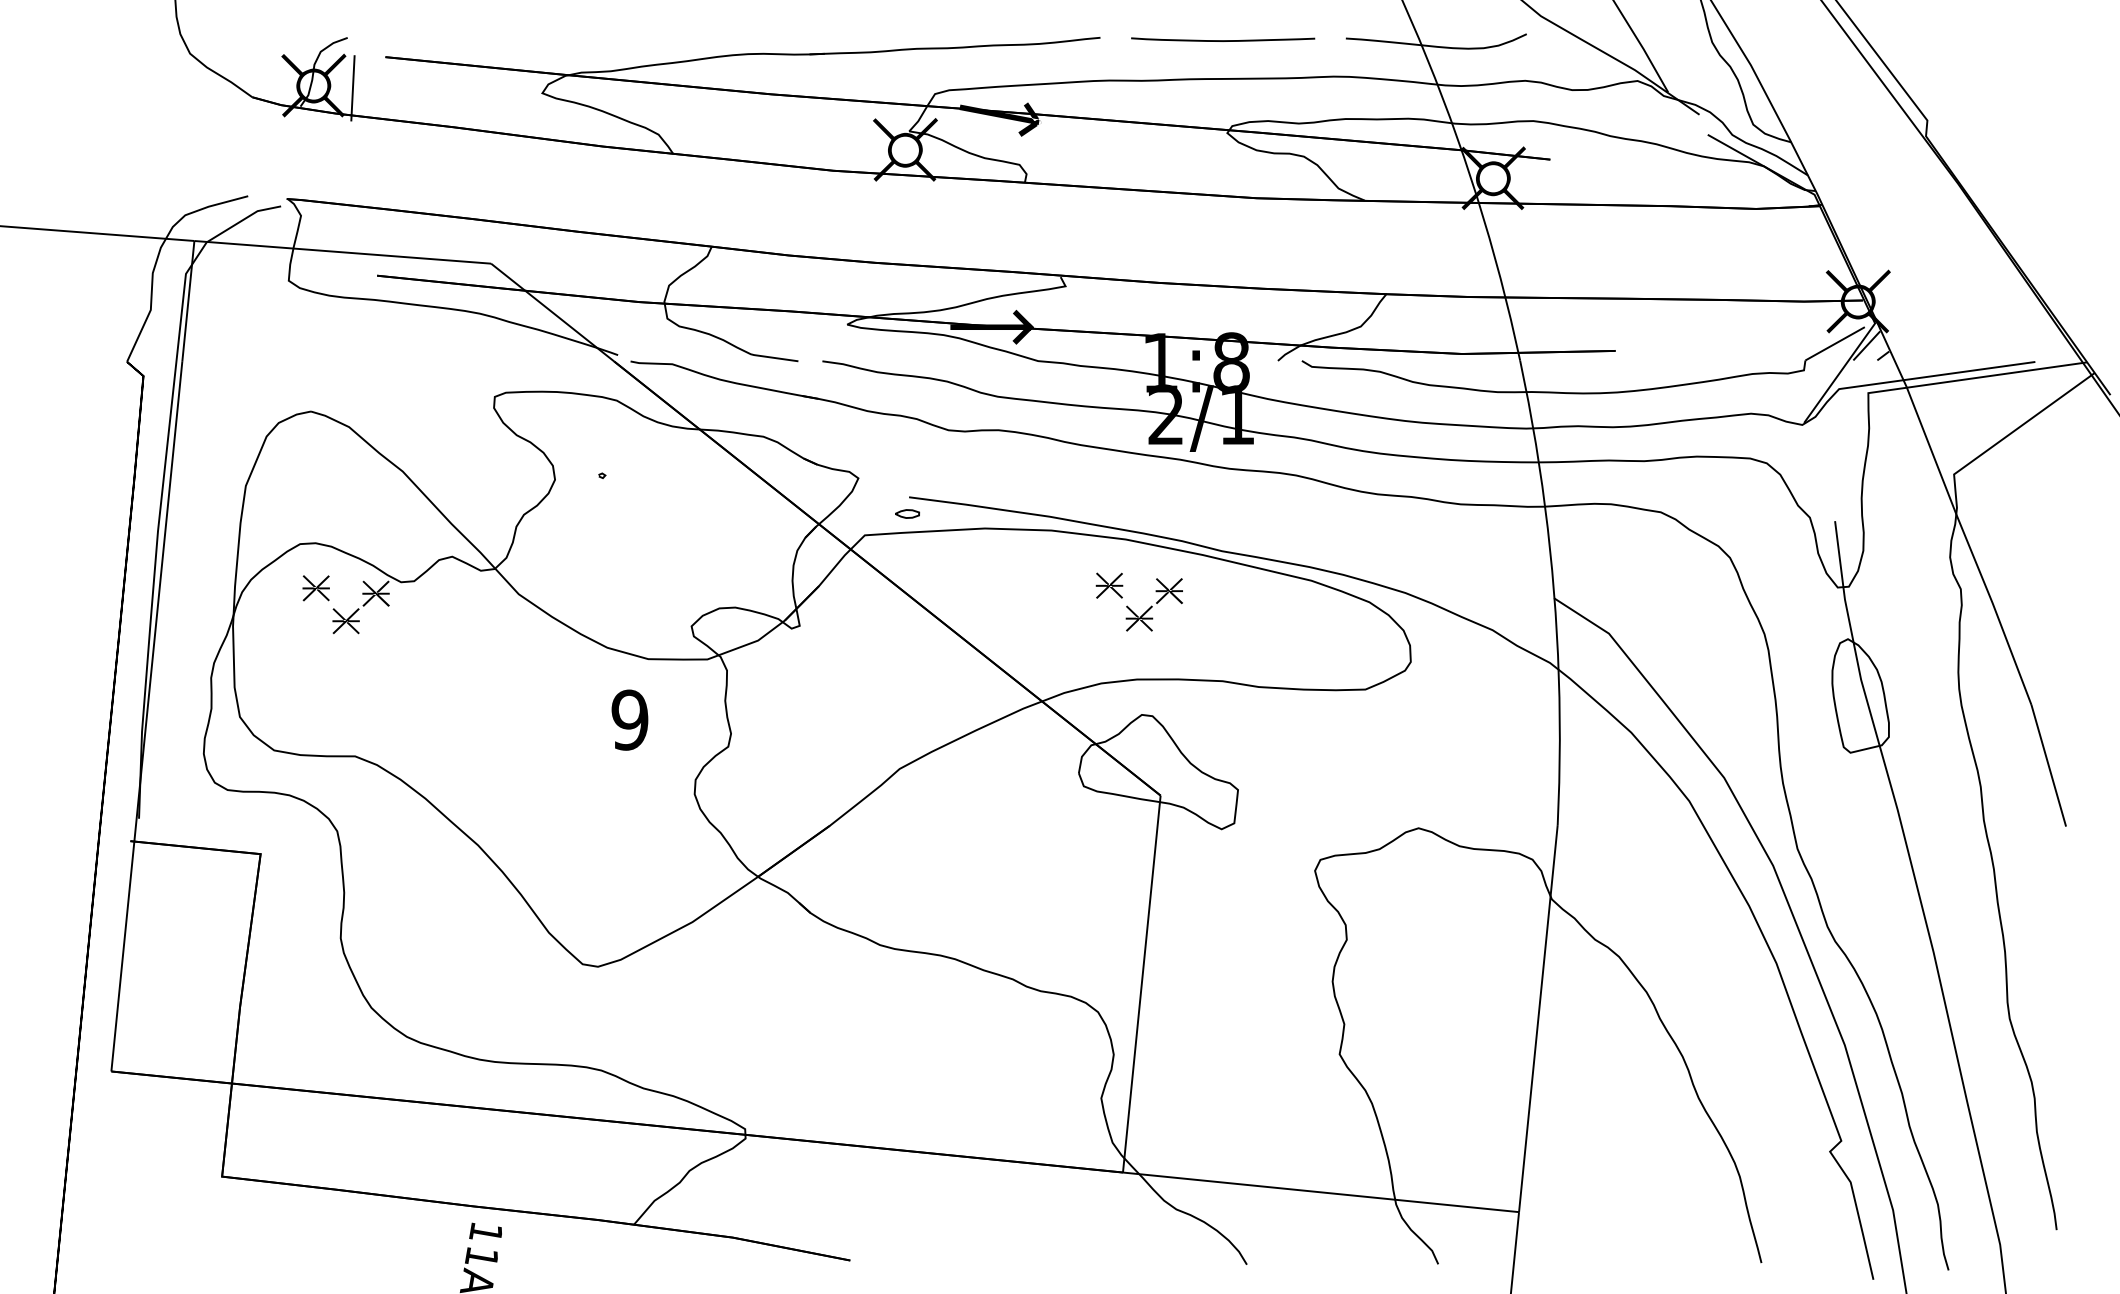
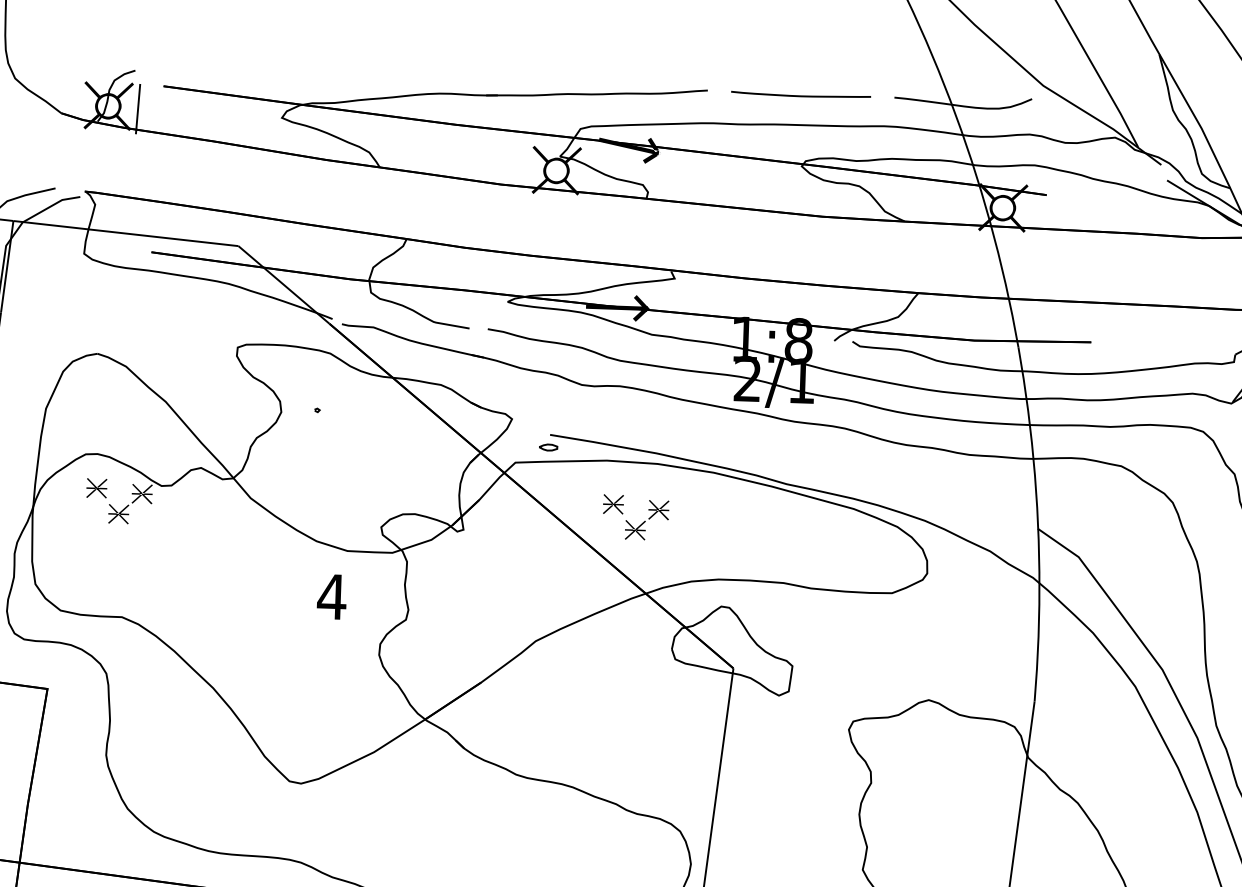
part: (1130, 608) -> (628, 522), moved
text: (629, 719) -> (331, 596), 9 -> 4

